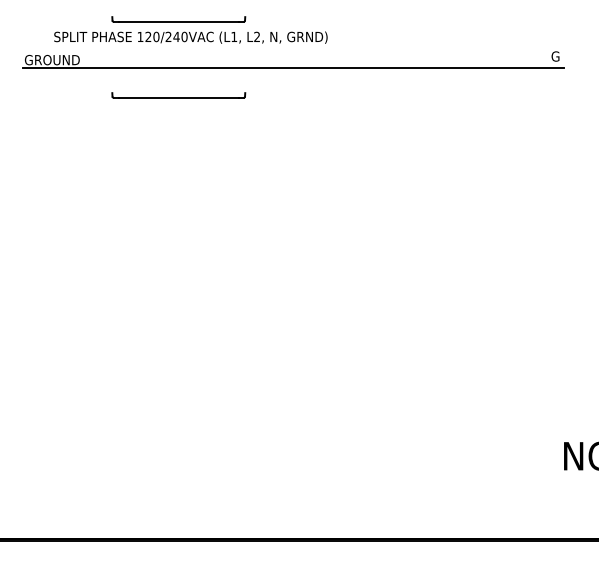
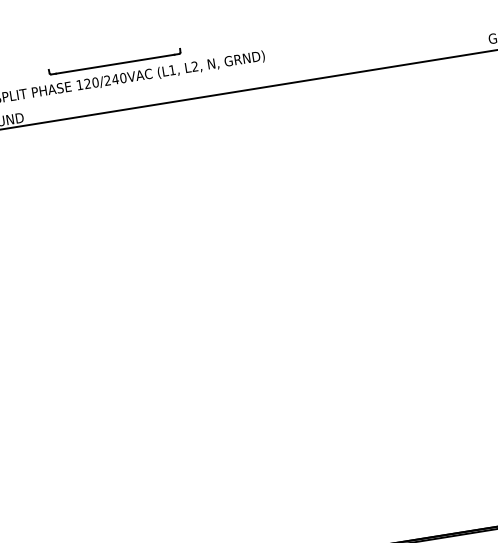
part: (178, 95) -> (126, 136), removed

